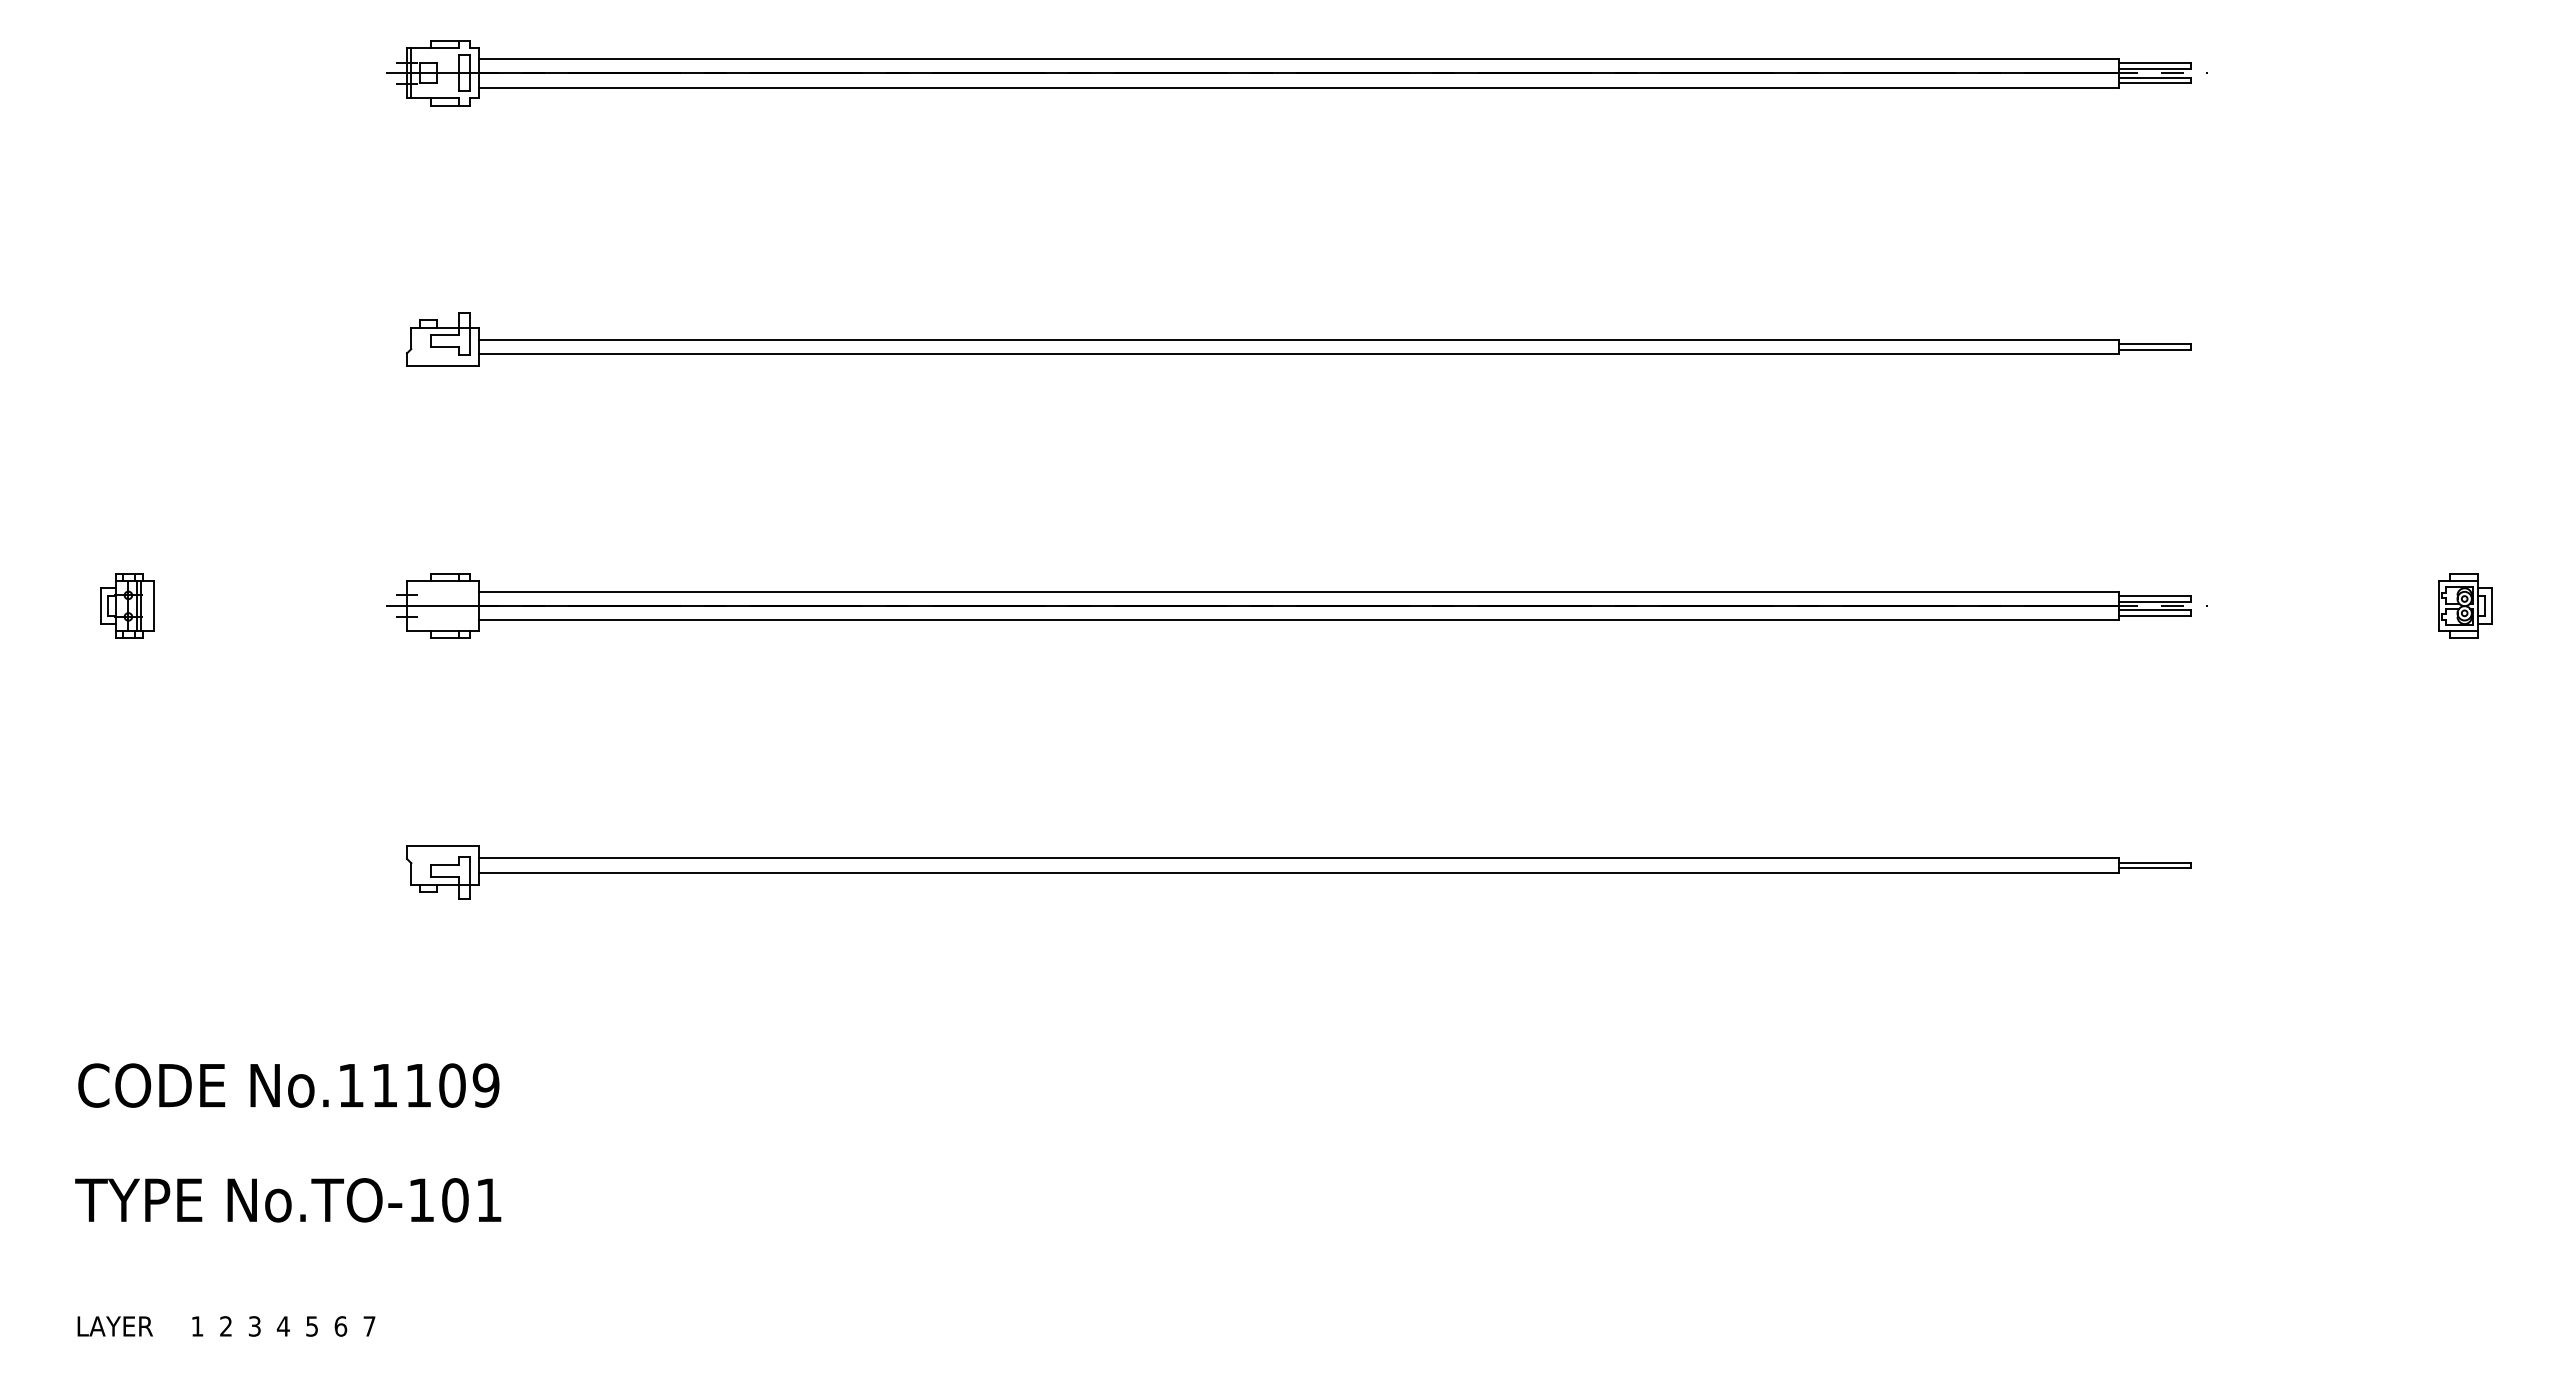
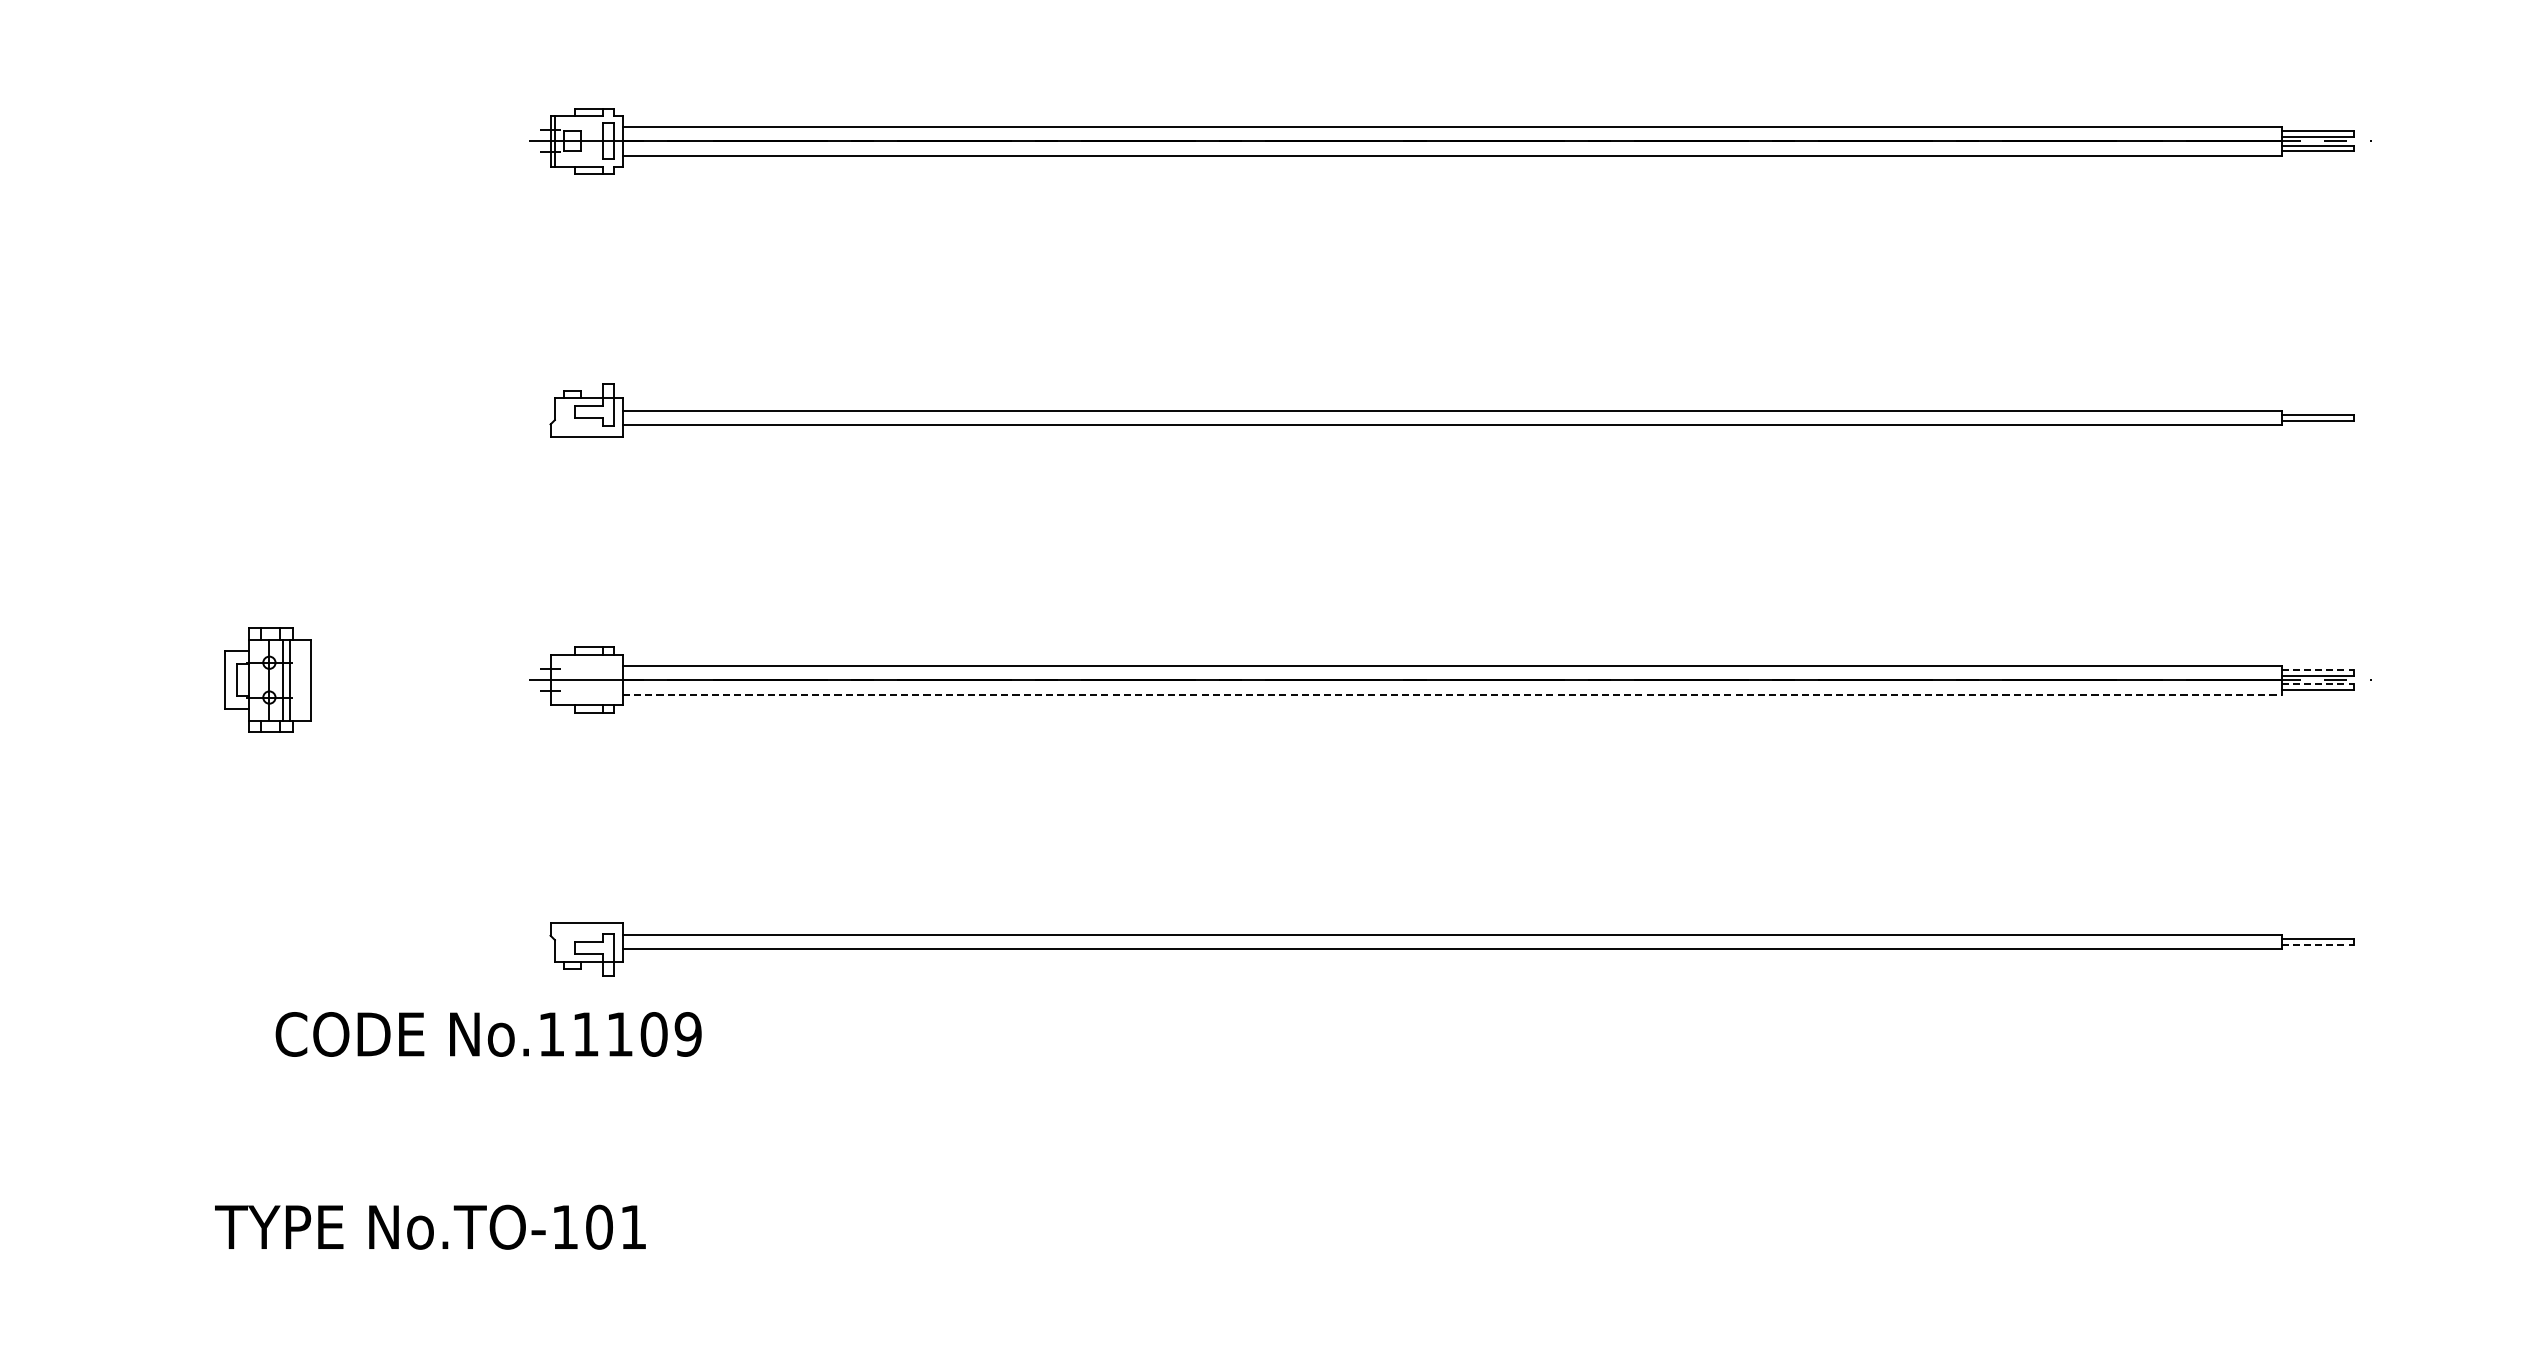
line: (2154, 596) -> (2317, 670), solid -> dashed
part: (127, 605) -> (267, 679), size x1.6
line: (2154, 610) -> (2317, 684), solid -> dashed
line: (1299, 620) -> (1453, 694), solid -> dashed
line: (2154, 868) -> (2317, 945), solid -> dashed
text: (288, 1085) -> (488, 1034), moved
text: (288, 1200) -> (430, 1227), moved

